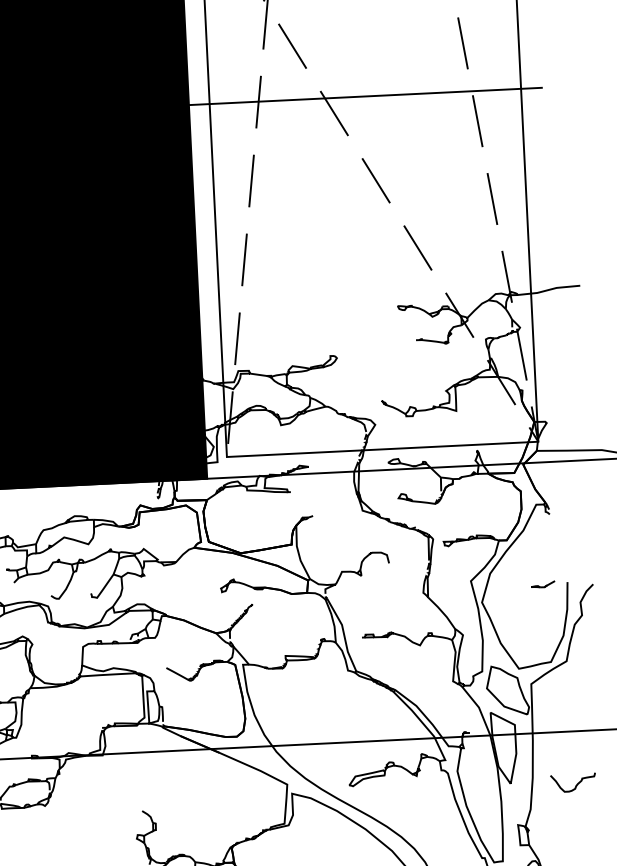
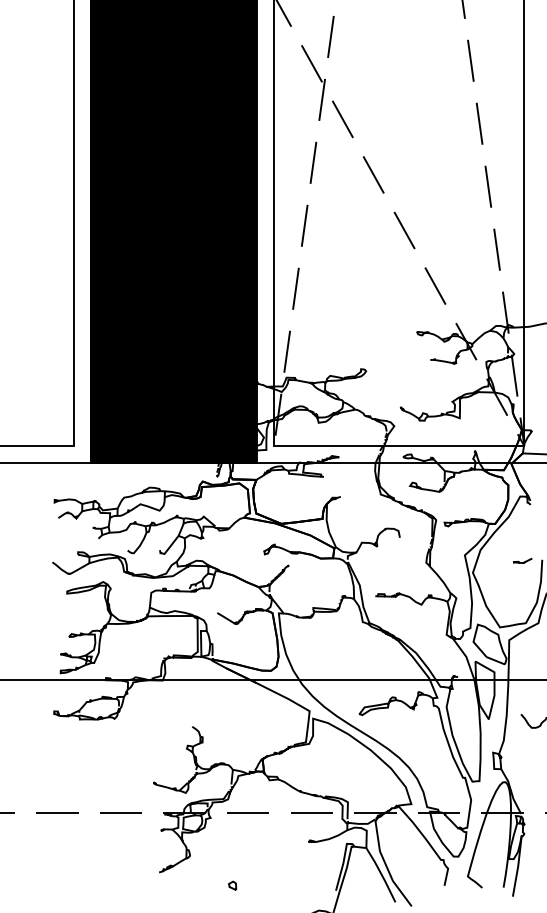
line: (365, 96) -> (399, 162), removed

